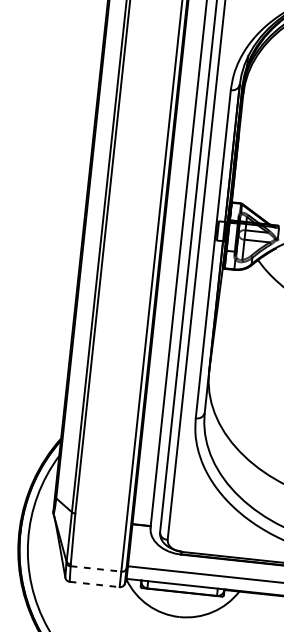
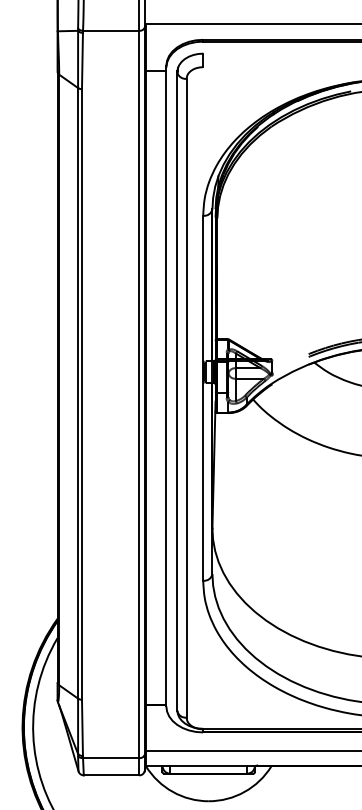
line: (96, 569) -> (111, 758), dashed -> solid
line: (94, 584) -> (111, 775), dashed -> solid

